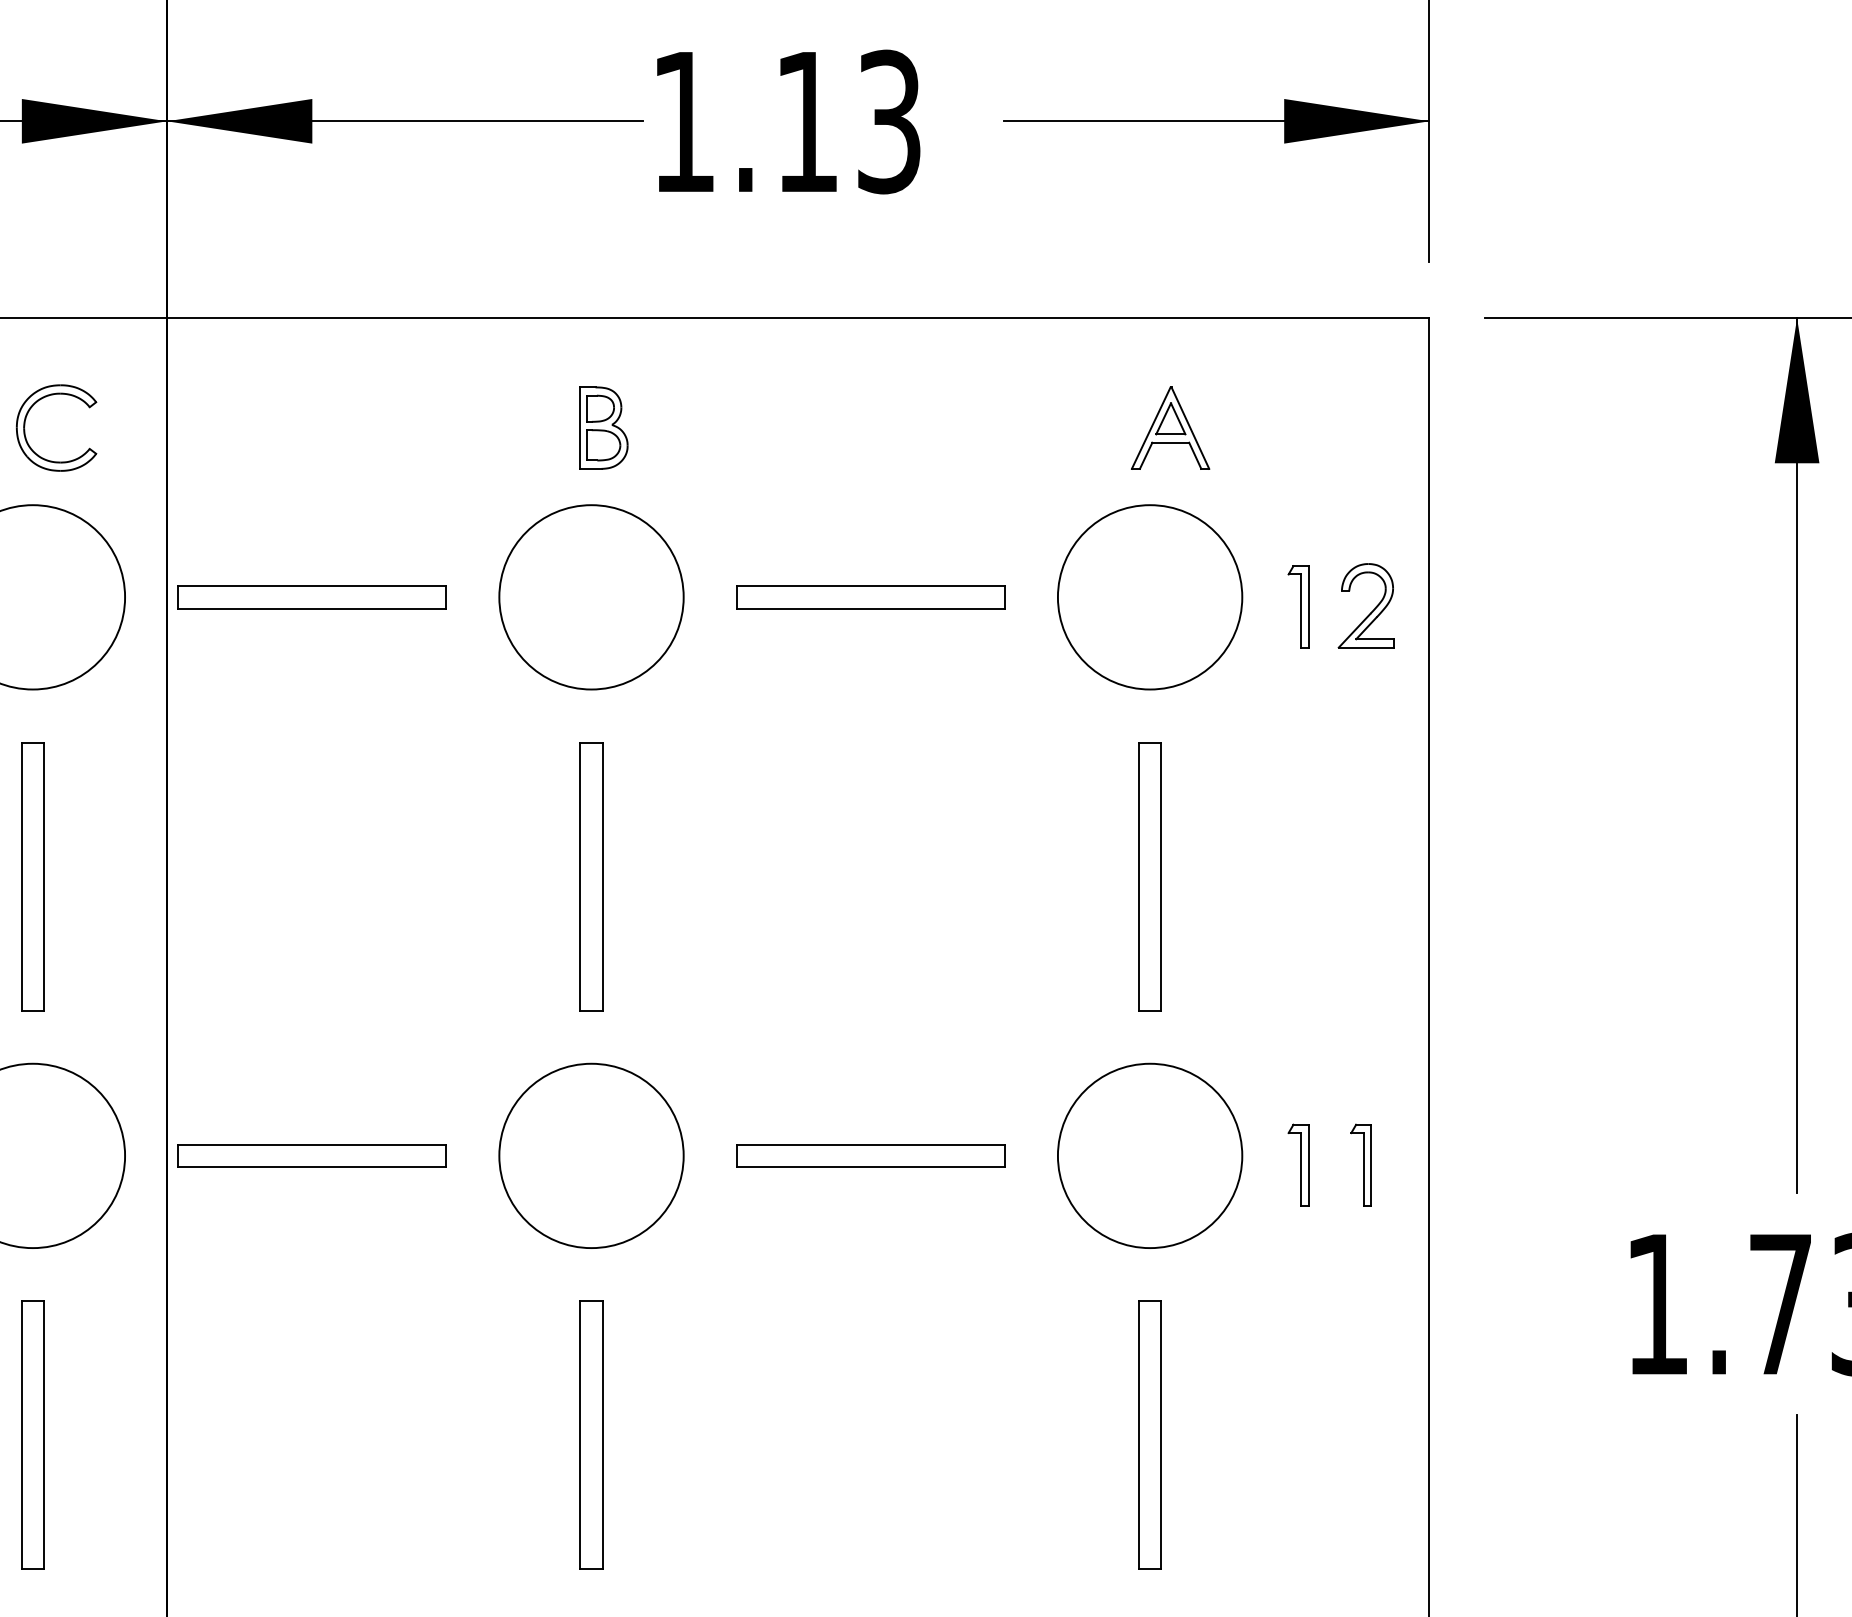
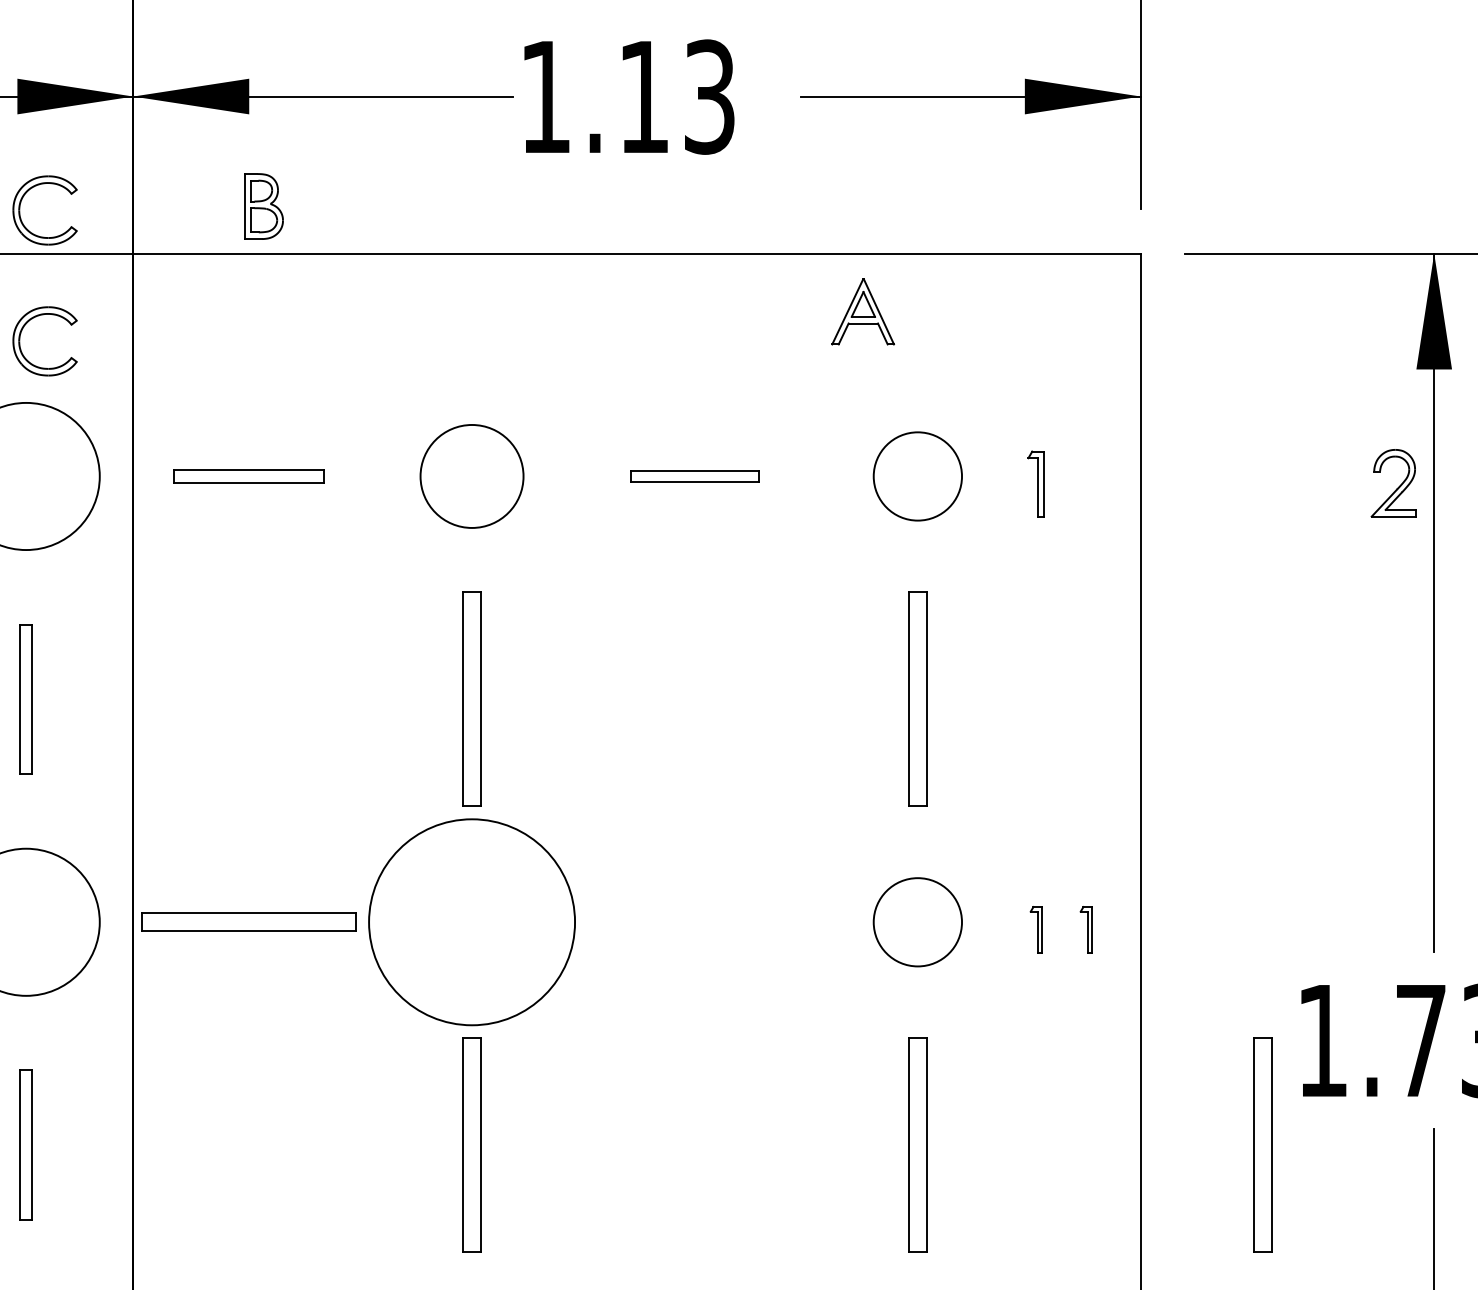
part: (25, 262) -> (20, 209), added
part: (603, 427) -> (263, 206), moved
part: (1170, 427) -> (863, 311), moved
part: (311, 597) -> (248, 476), size x0.7
circle: (591, 597) -> (472, 476), size x0.7
part: (870, 597) -> (694, 476), size x0.6
circle: (1149, 597) -> (917, 476), size x0.6
part: (1371, 611) -> (1397, 487), moved
part: (32, 876) -> (25, 699), size x0.7
circle: (591, 1155) -> (472, 921), size x1.4
part: (870, 1155) -> (694, 921), removed
circle: (1149, 1155) -> (917, 921), size x0.6
part: (1298, 1164) -> (1036, 929), size x0.7
part: (1360, 1164) -> (1085, 929), size x0.7
part: (32, 1434) -> (25, 1144), size x0.7
part: (1581, 1434) -> (1262, 1144), added

